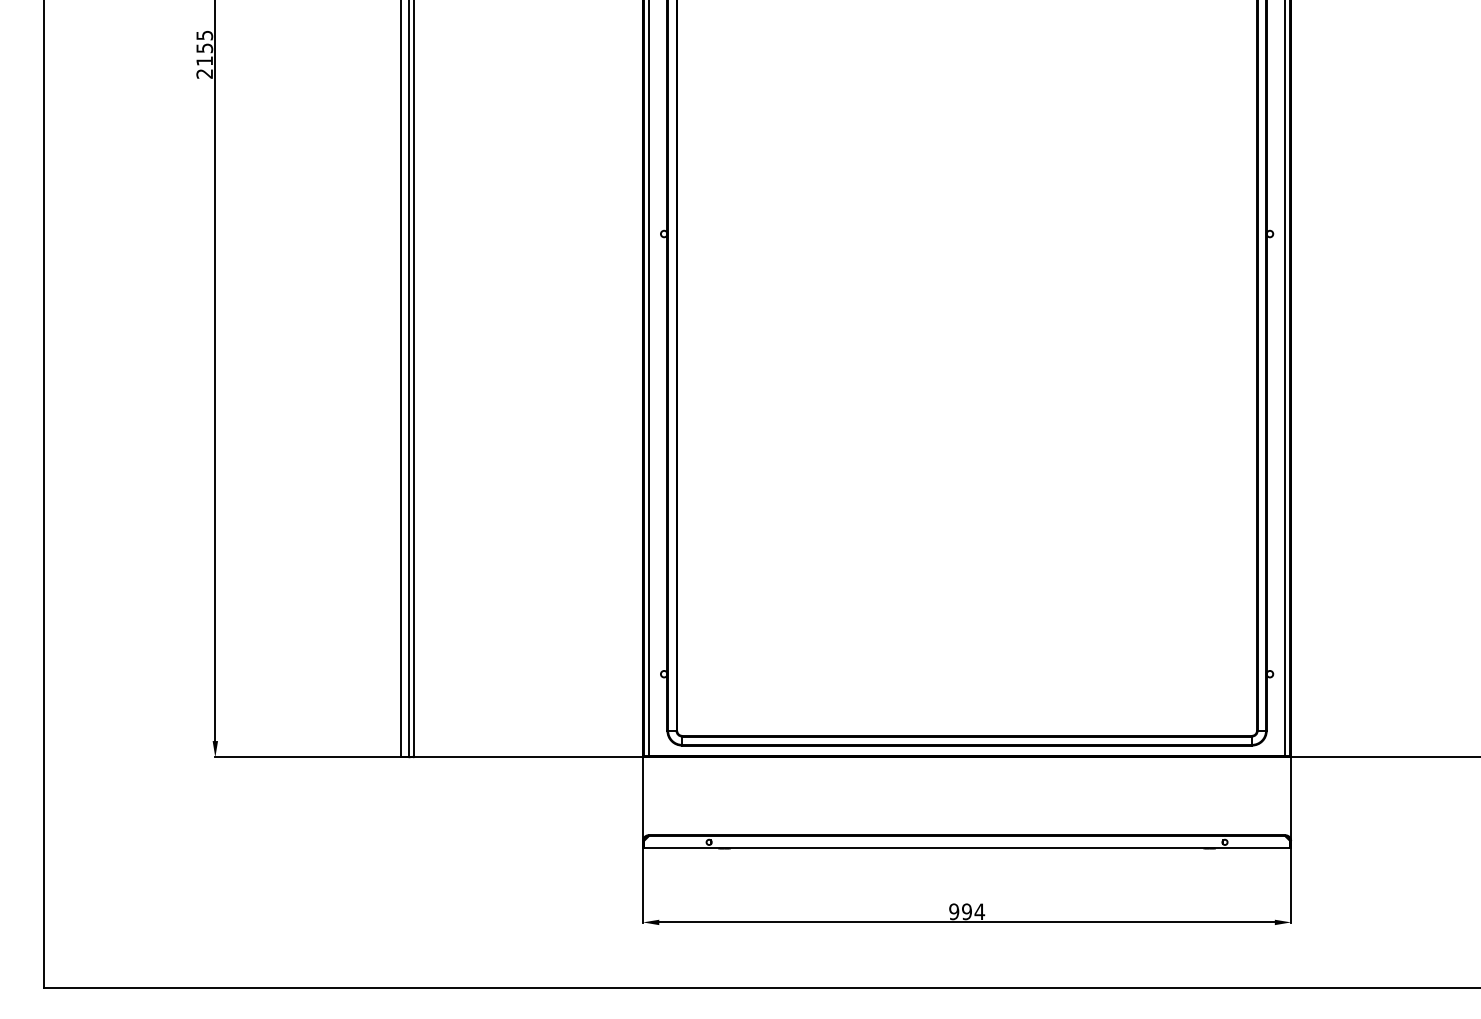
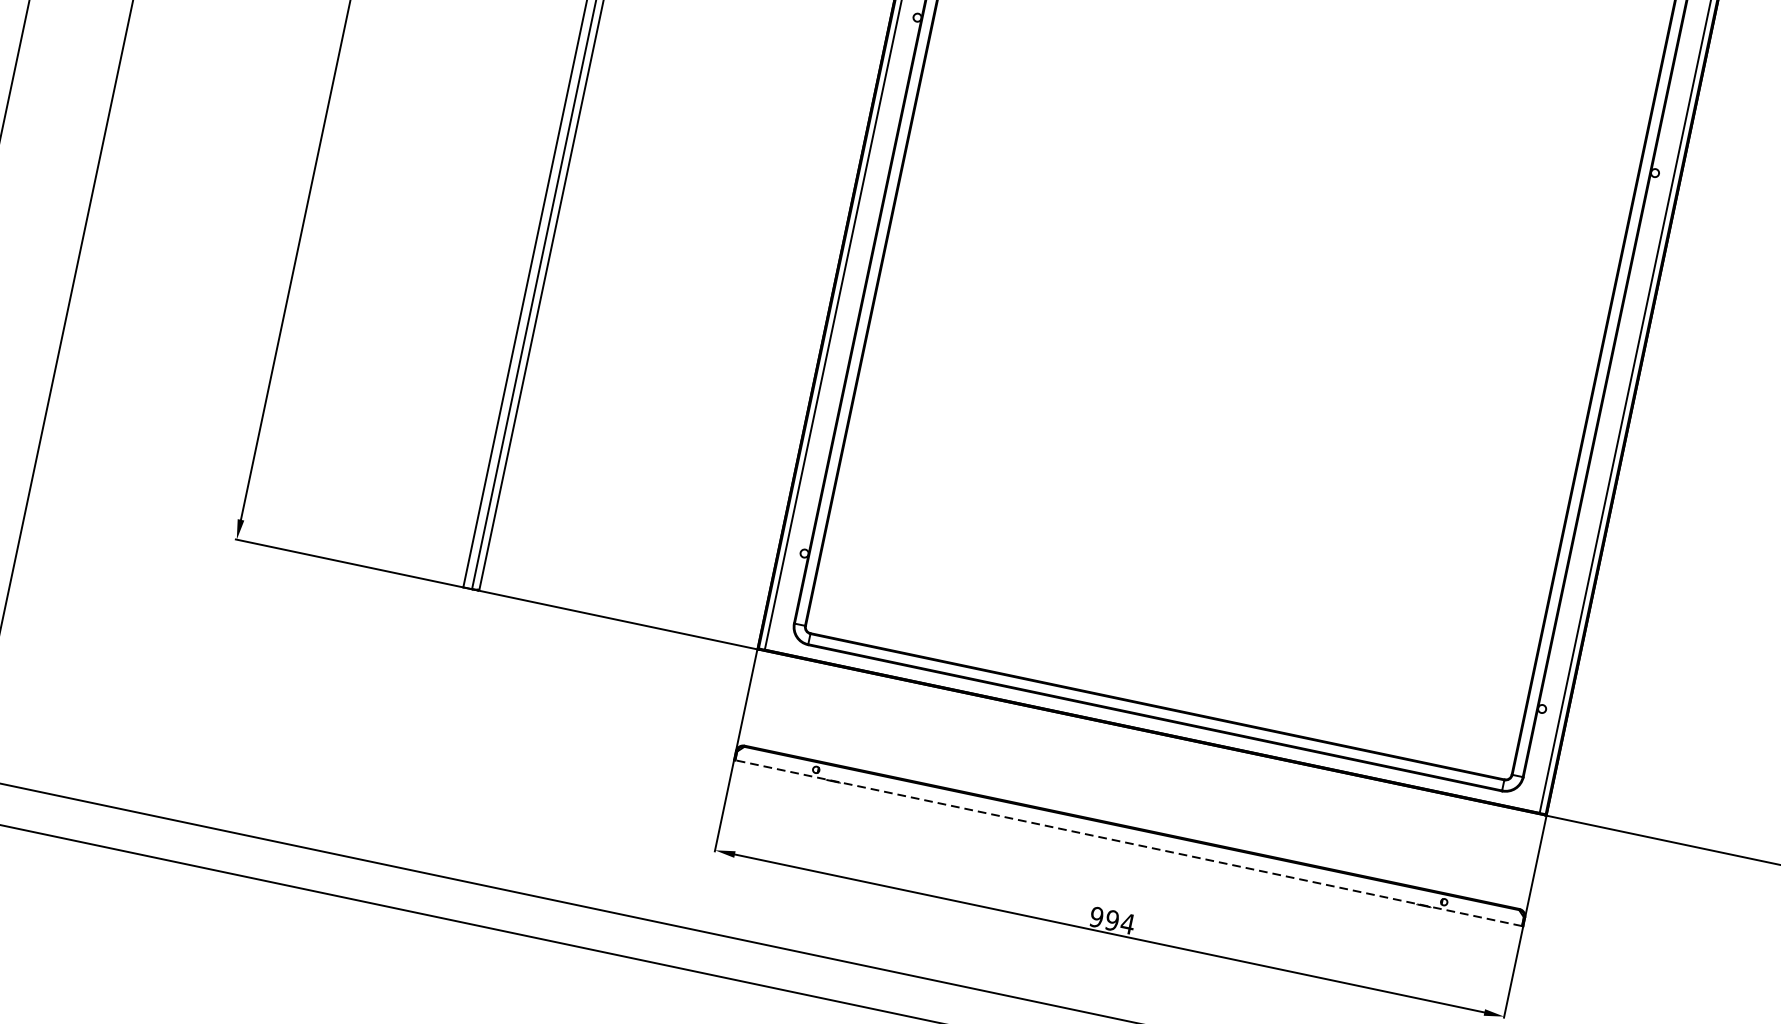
line: (966, 848) -> (1127, 843), solid -> dashed

